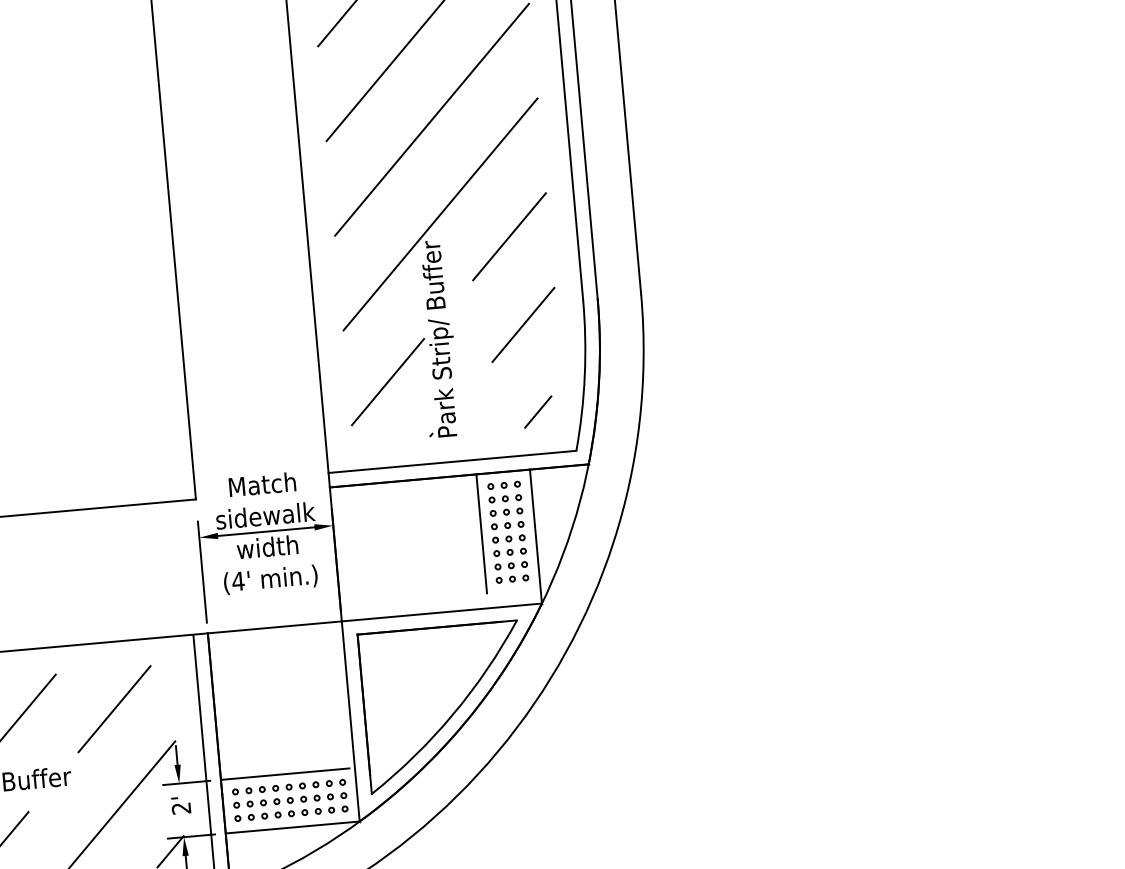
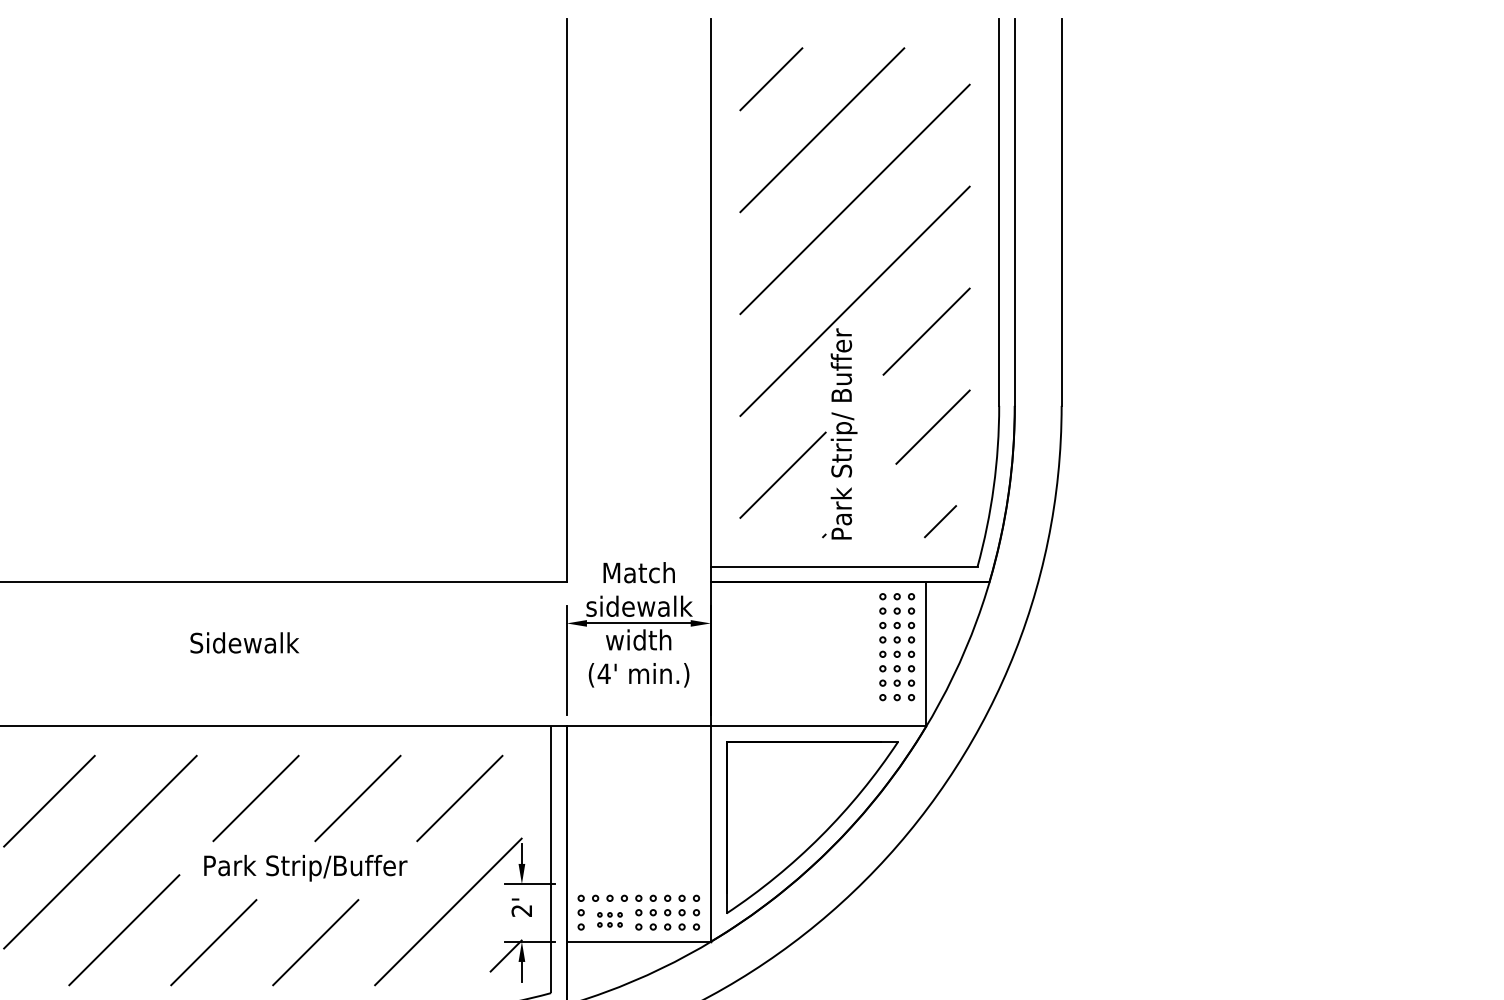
line: (481, 534) -> (868, 646), removed
line: (284, 774) -> (635, 884), removed
part: (263, 809) -> (609, 919), size x0.7

